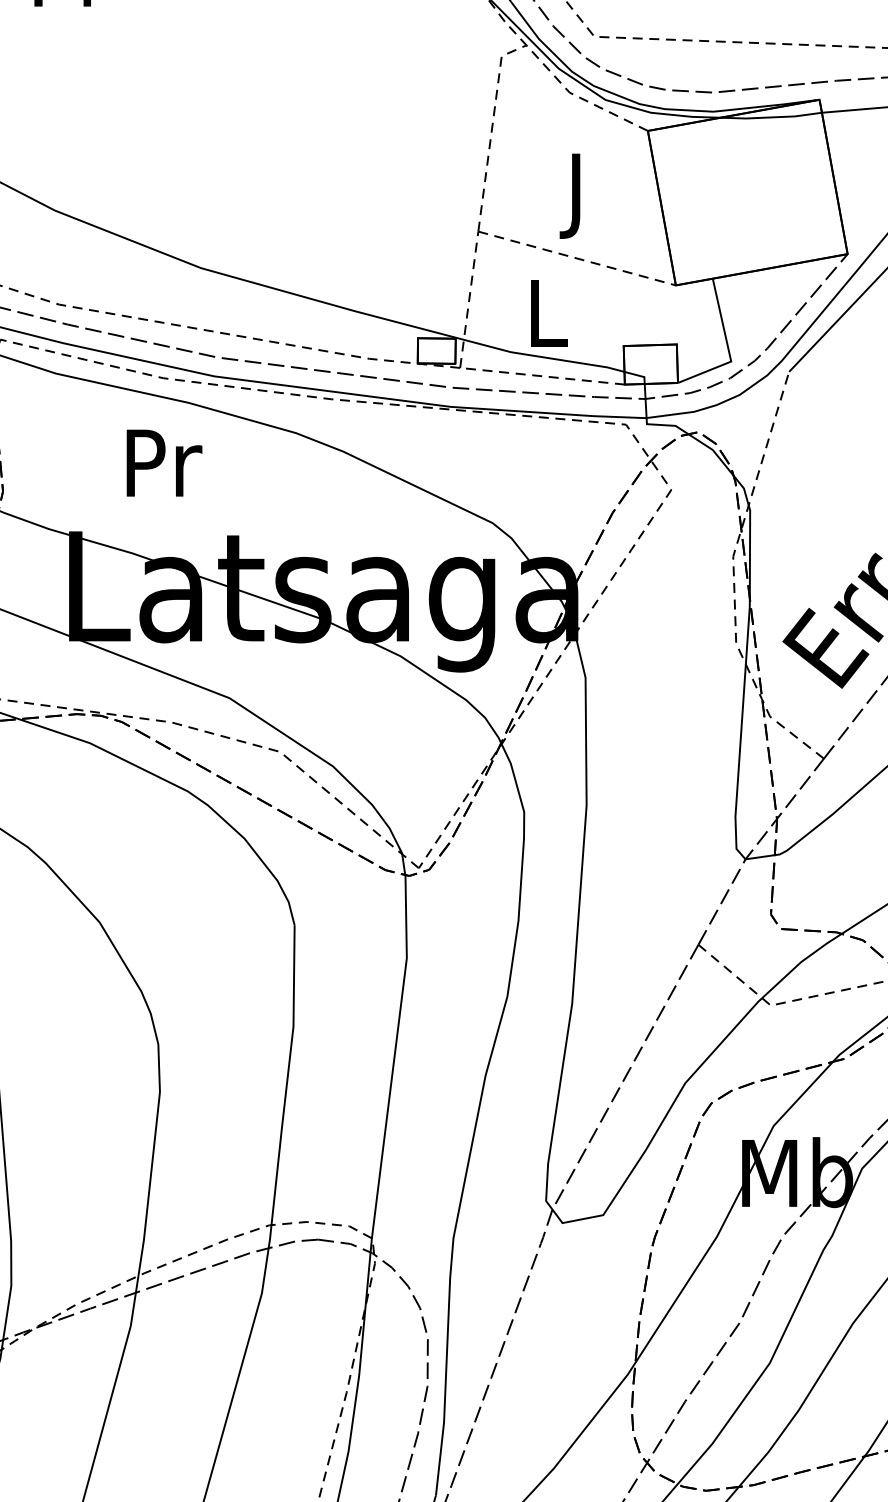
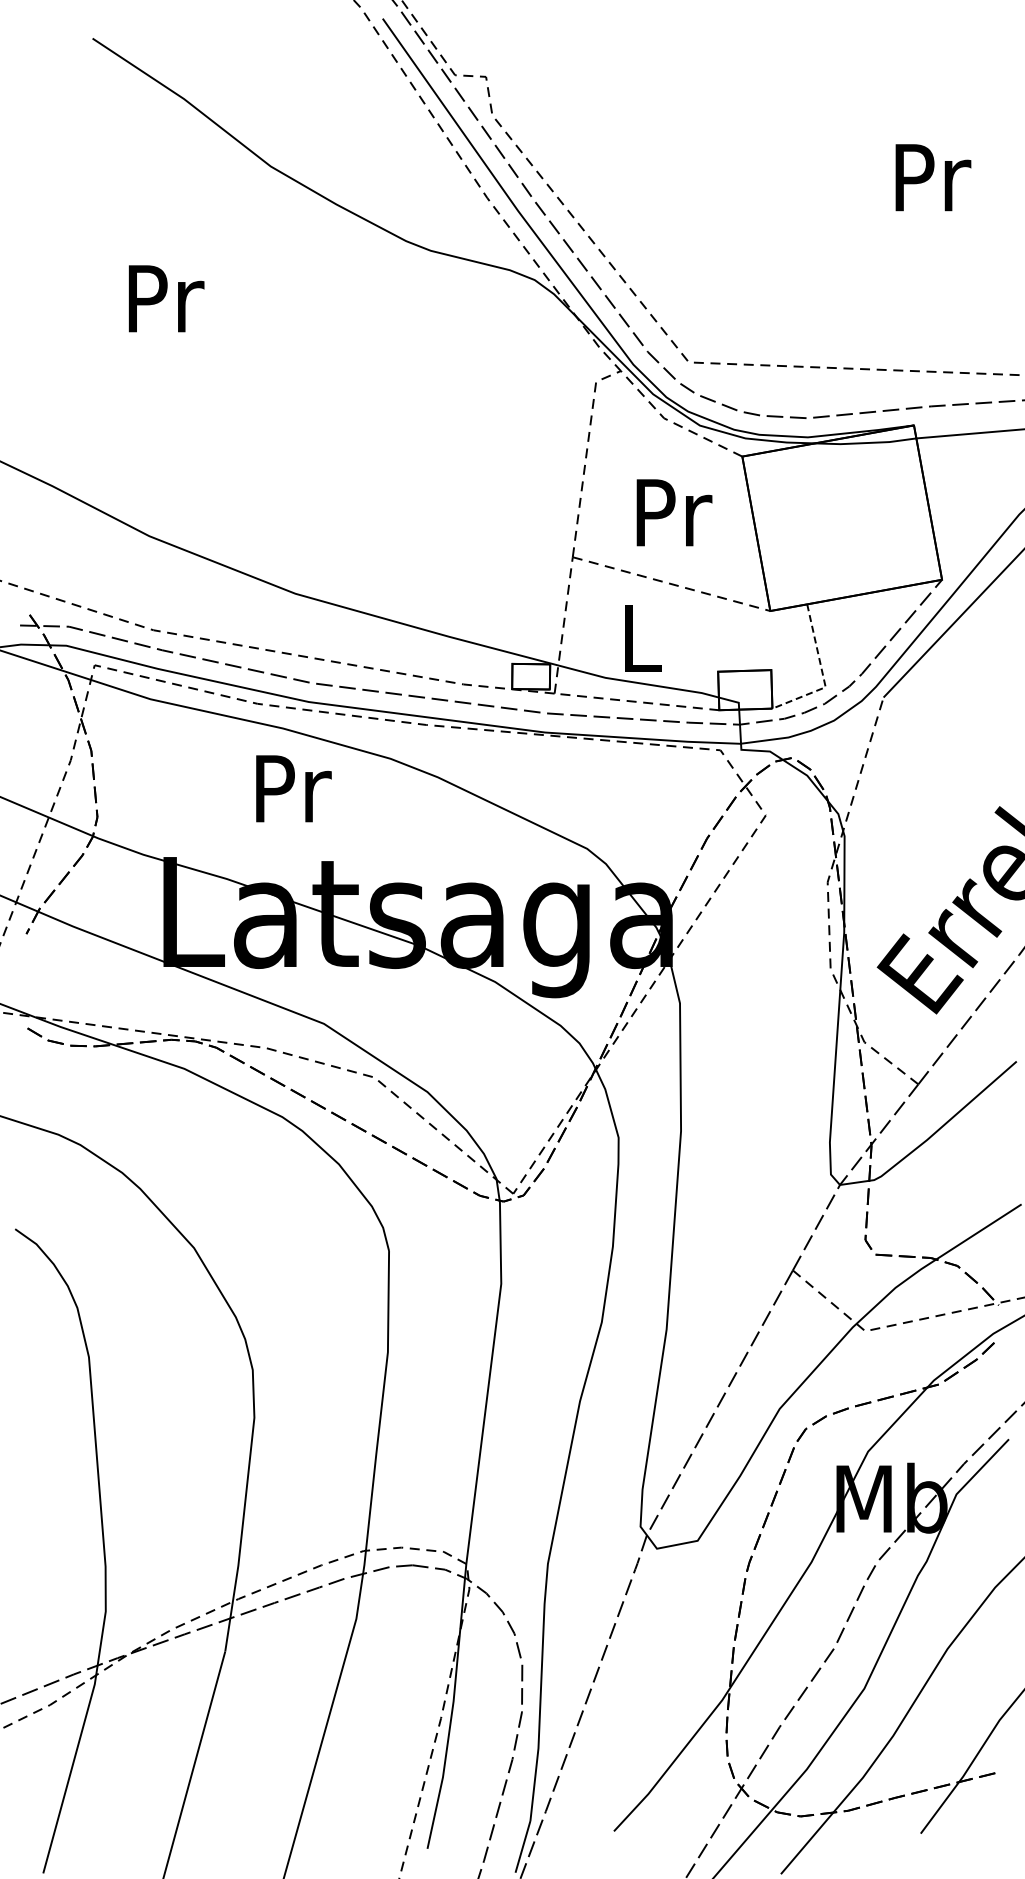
text: (580, 195) -> (674, 521), J -> Pr
line: (728, 348) -> (822, 674), solid -> dashed
text: (164, 462) -> (293, 788), moved

